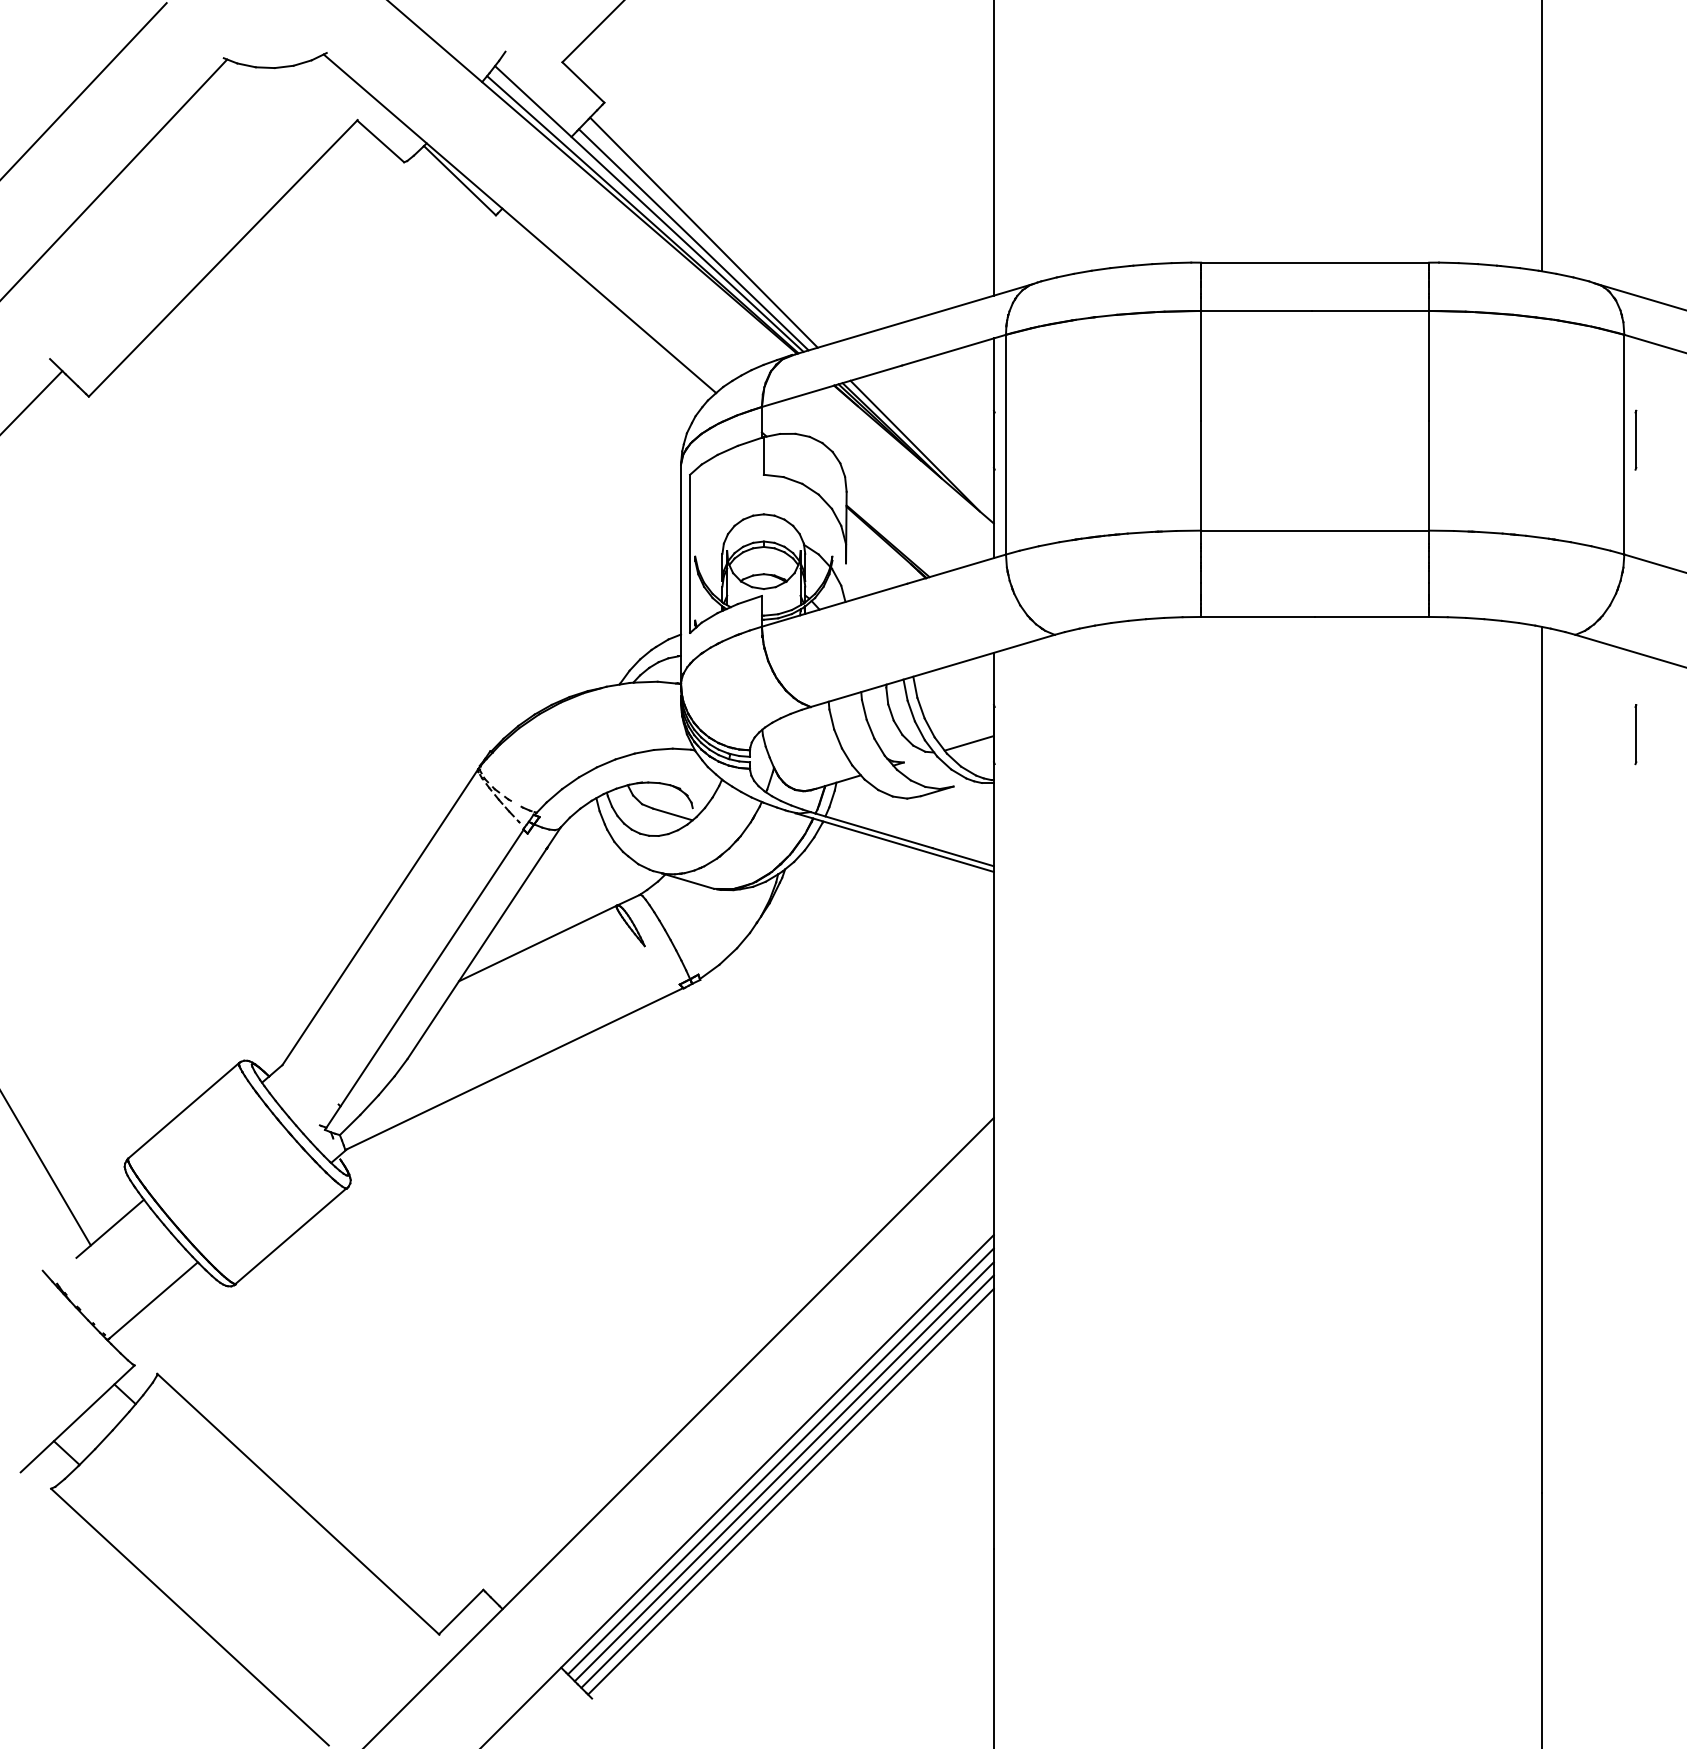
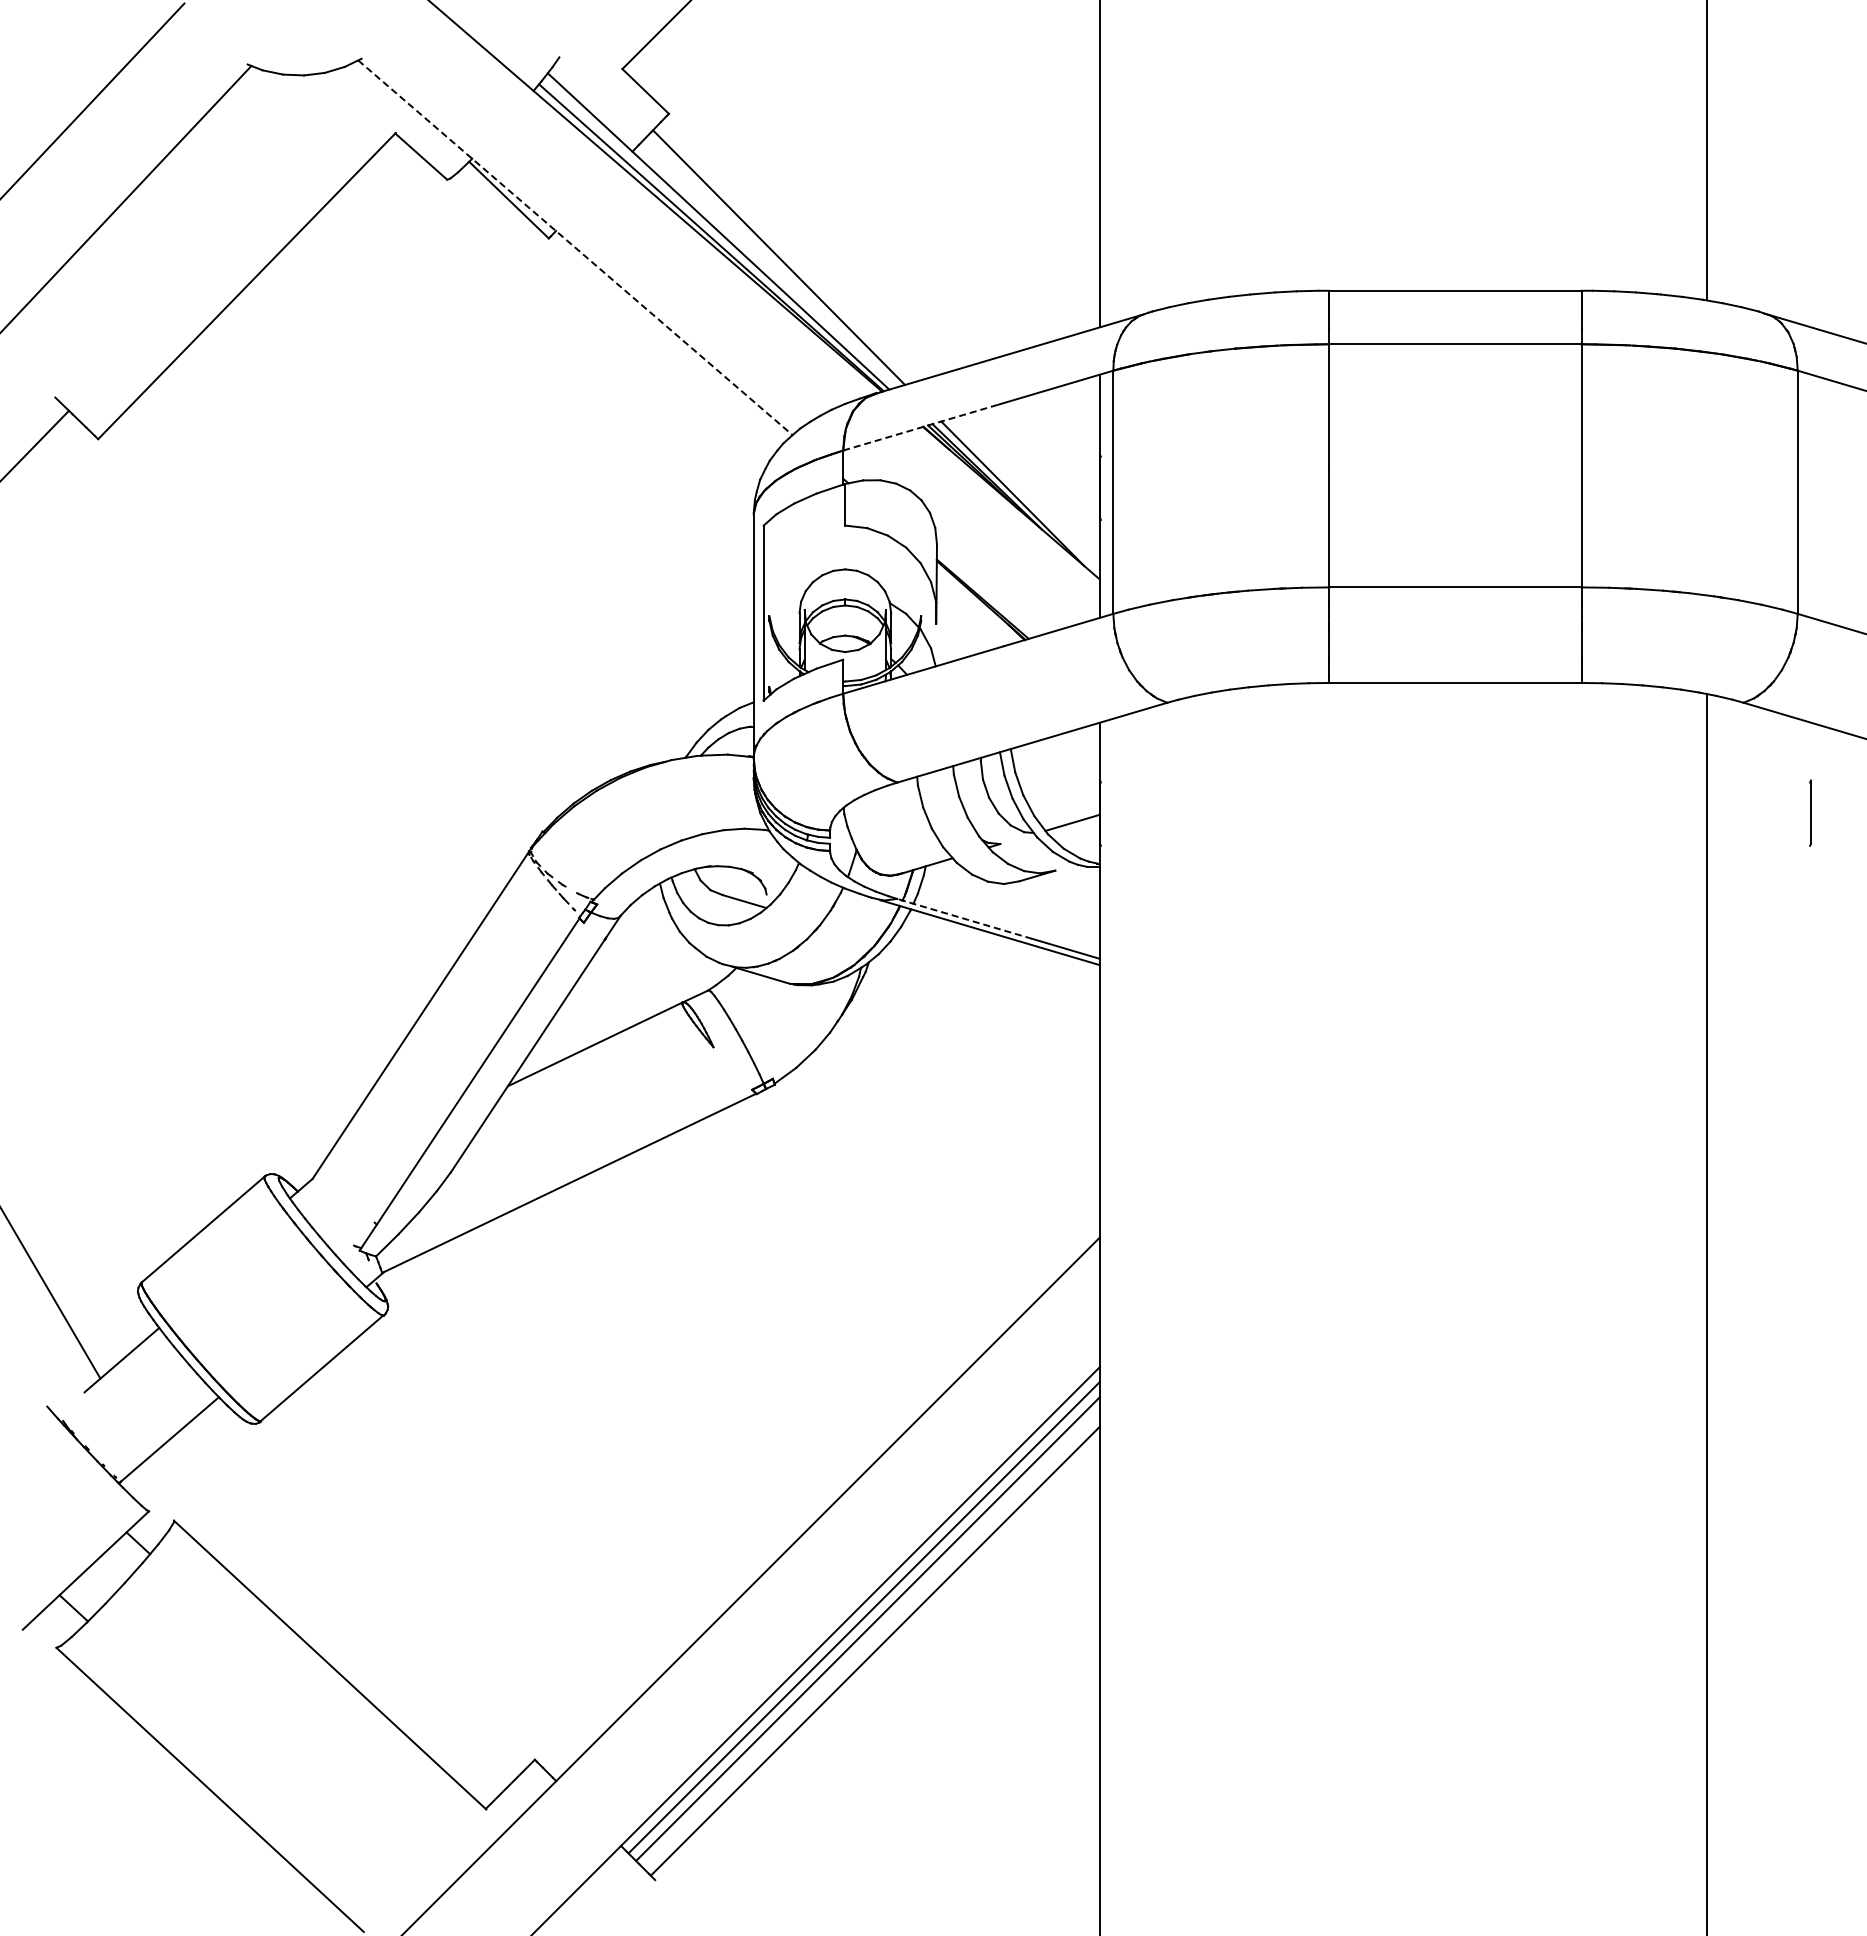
line: (520, 223) -> (575, 247), solid -> dashed
line: (693, 239) -> (767, 265), removed
line: (831, 386) -> (920, 427), solid -> dashed
line: (1635, 439) -> (1810, 486), removed
line: (871, 829) -> (964, 918), solid -> dashed
line: (787, 1481) -> (871, 1639), removed

